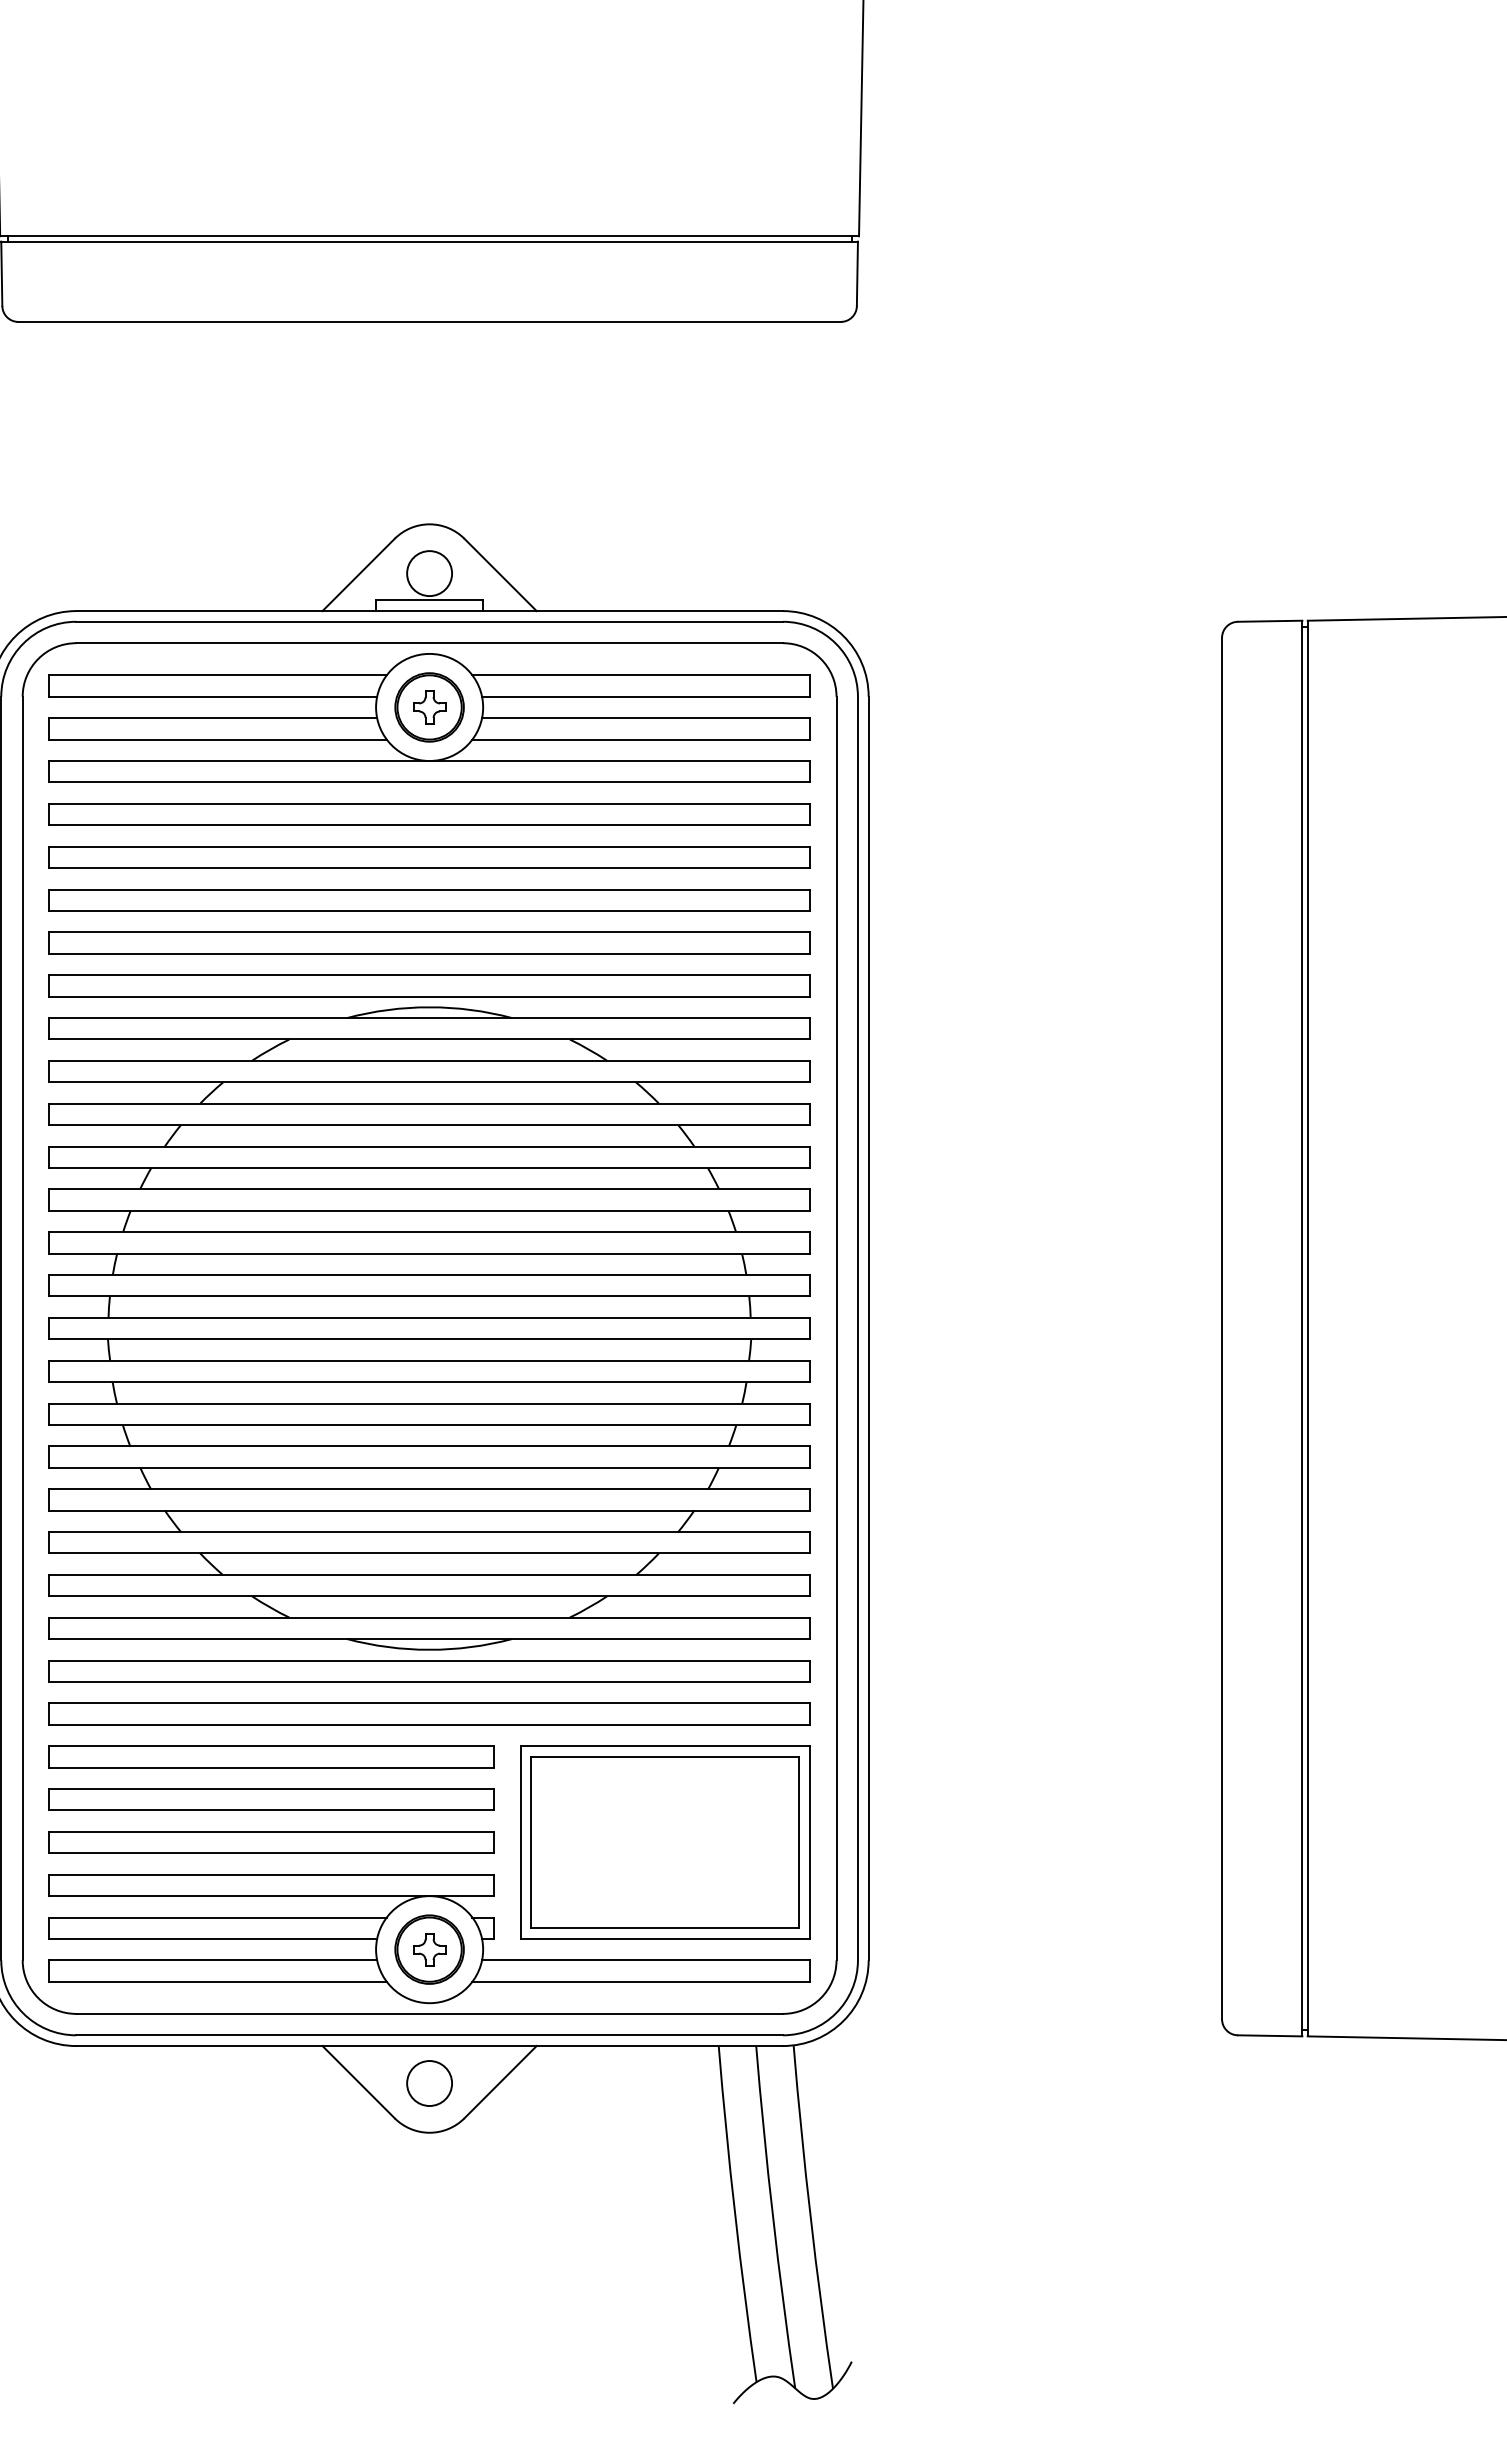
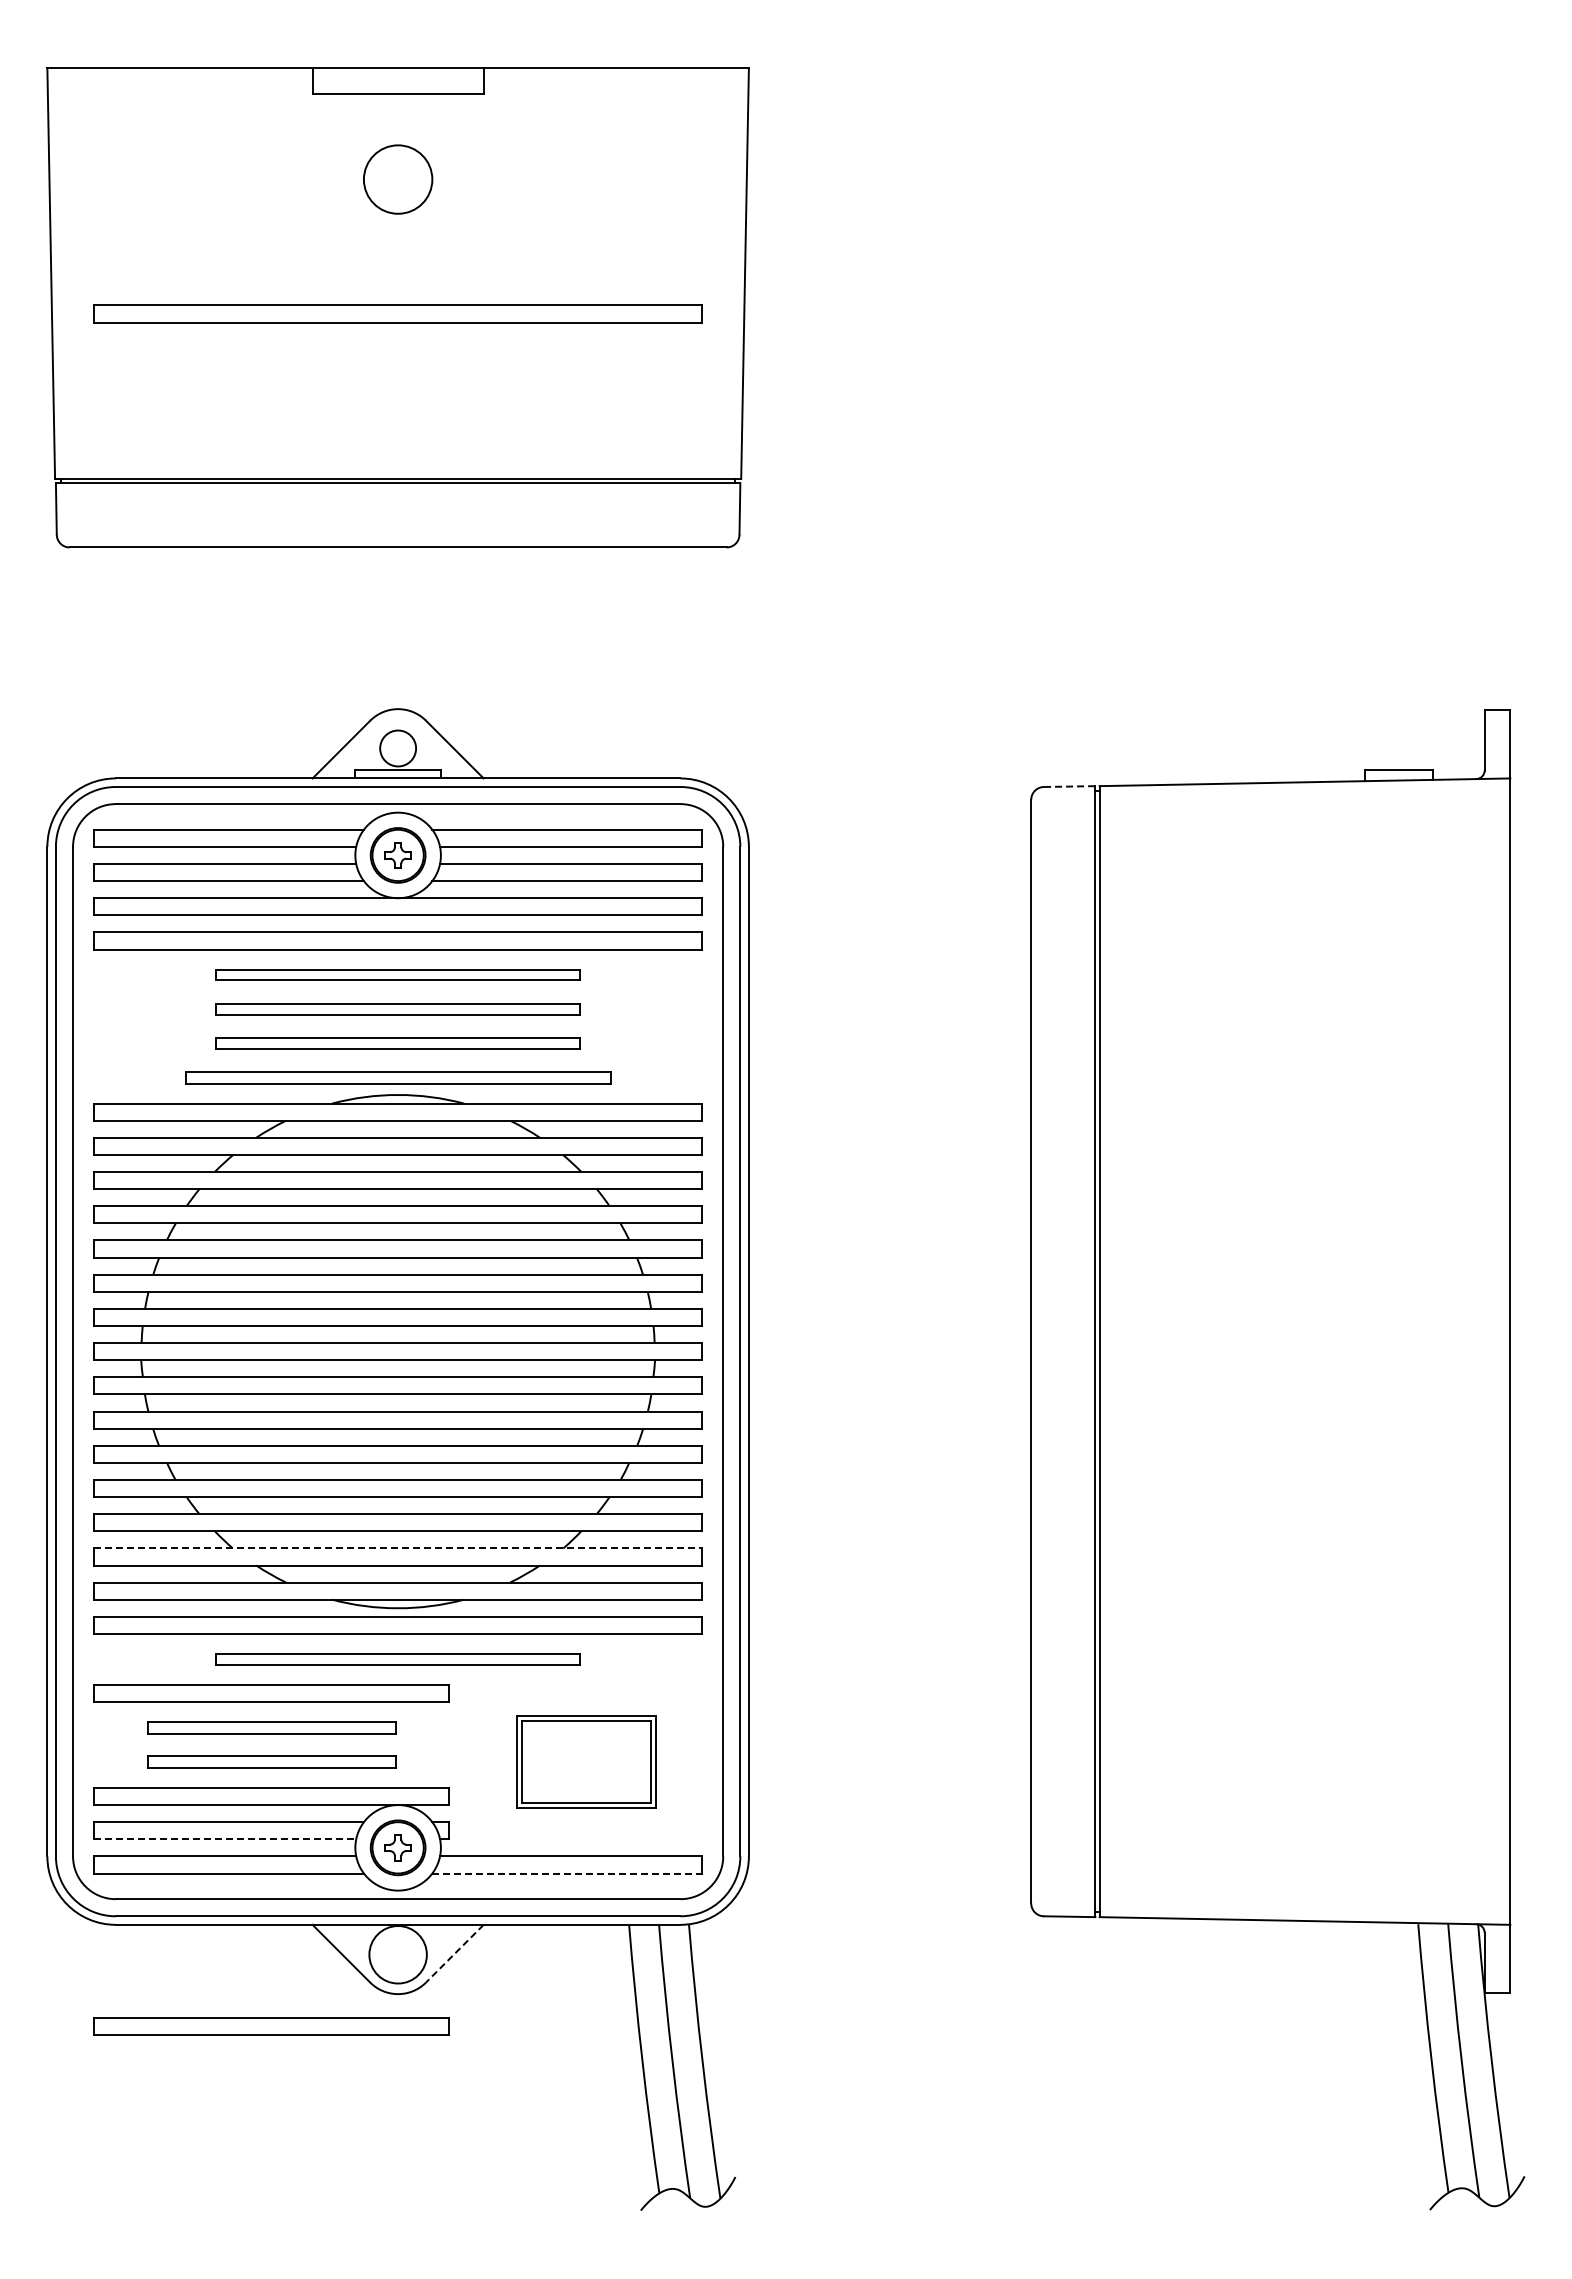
part: (428, 29) -> (397, 313), added
line: (1269, 621) -> (1069, 786), solid -> dashed
part: (428, 857) -> (397, 975), size x0.6
part: (428, 900) -> (397, 1009), size x0.6
part: (428, 942) -> (397, 1043), size x0.6
part: (428, 985) -> (397, 1077), size x0.7
line: (430, 1574) -> (398, 1548), solid -> dashed
part: (428, 1713) -> (397, 1659), size x0.6
part: (271, 1800) -> (271, 1728), size x0.7
part: (665, 1841) -> (586, 1761), size x0.6
part: (271, 1842) -> (271, 1762), size x0.7
line: (213, 1939) -> (225, 1839), solid -> dashed
line: (641, 1981) -> (567, 1873), solid -> dashed
line: (500, 2081) -> (454, 1953), solid -> dashed
circle: (430, 2083) -> (398, 1954), size x1.6
part: (271, 2173) -> (271, 2026), added

